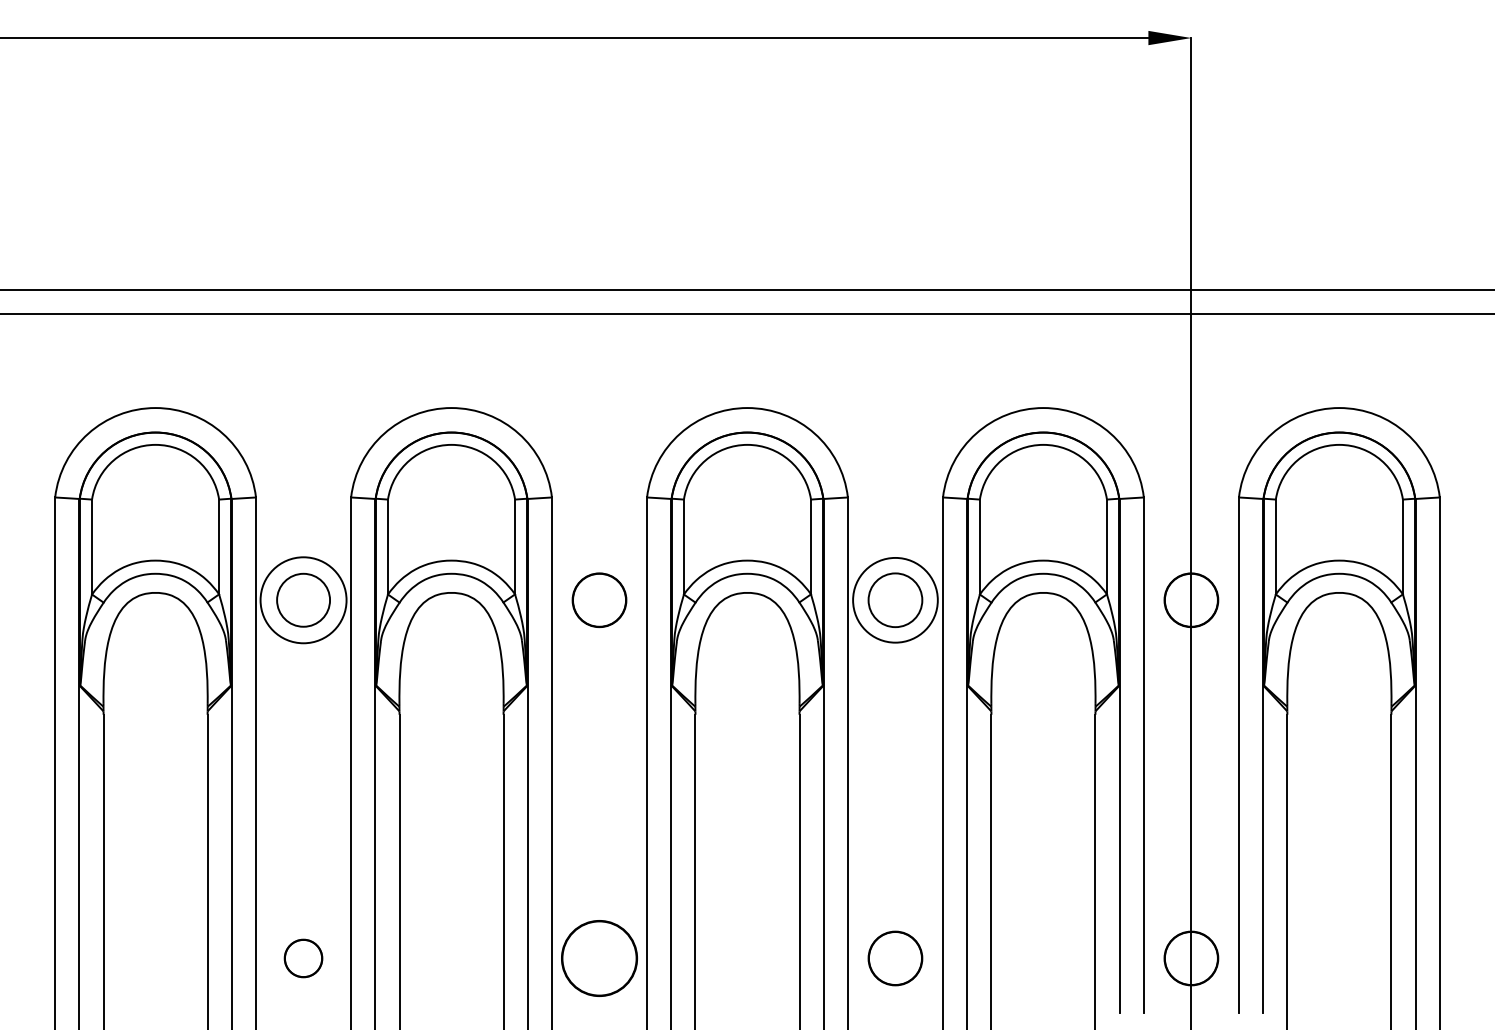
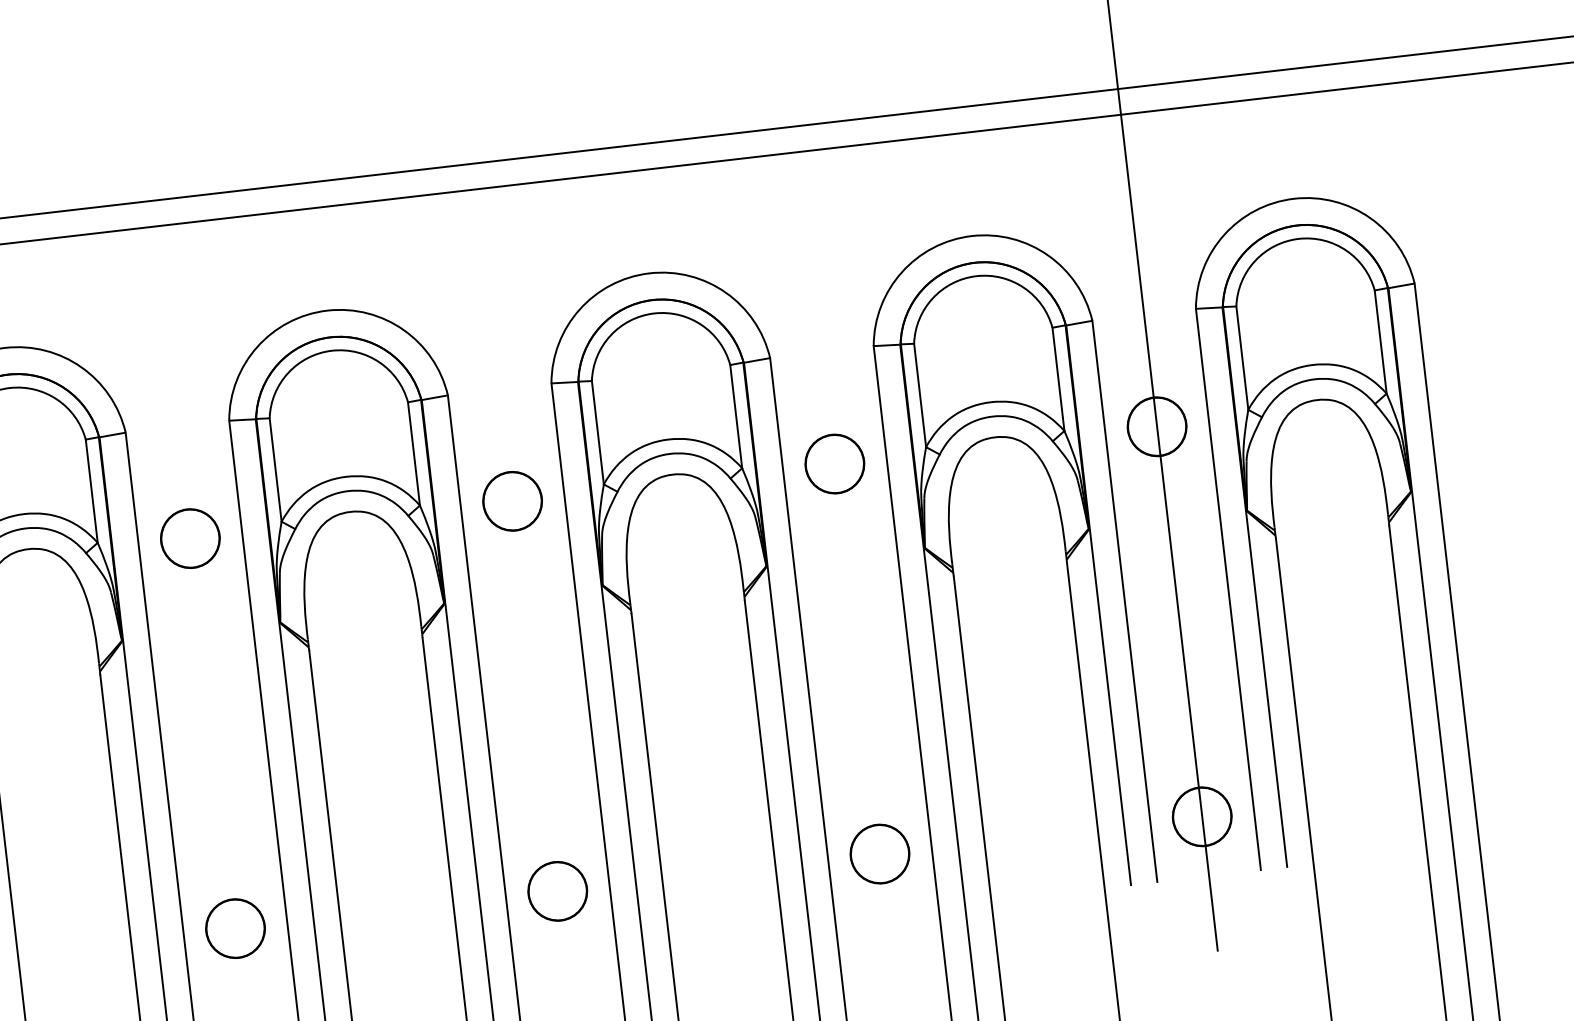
circle: (894, 599) -> (833, 463), size x0.62
circle: (303, 600) -> (190, 538), size x0.62
part: (303, 958) -> (235, 928), size x1.43
part: (599, 958) -> (557, 891), size x0.71

